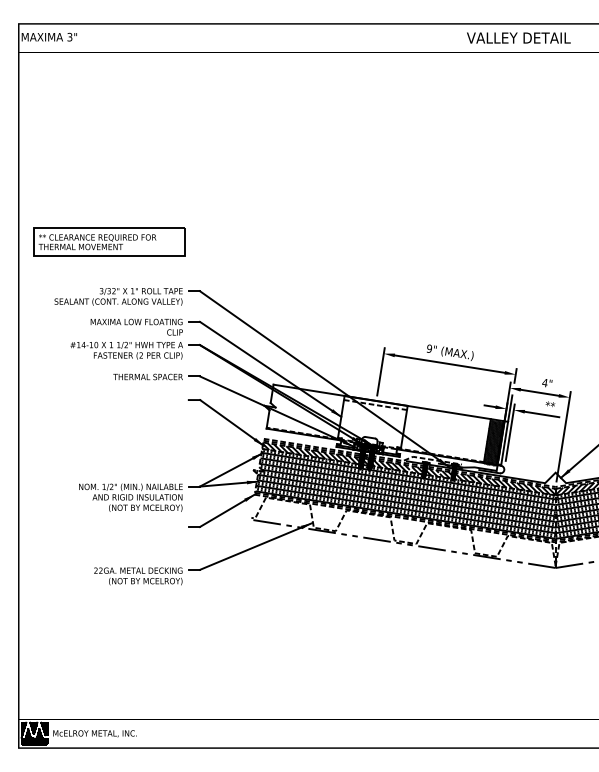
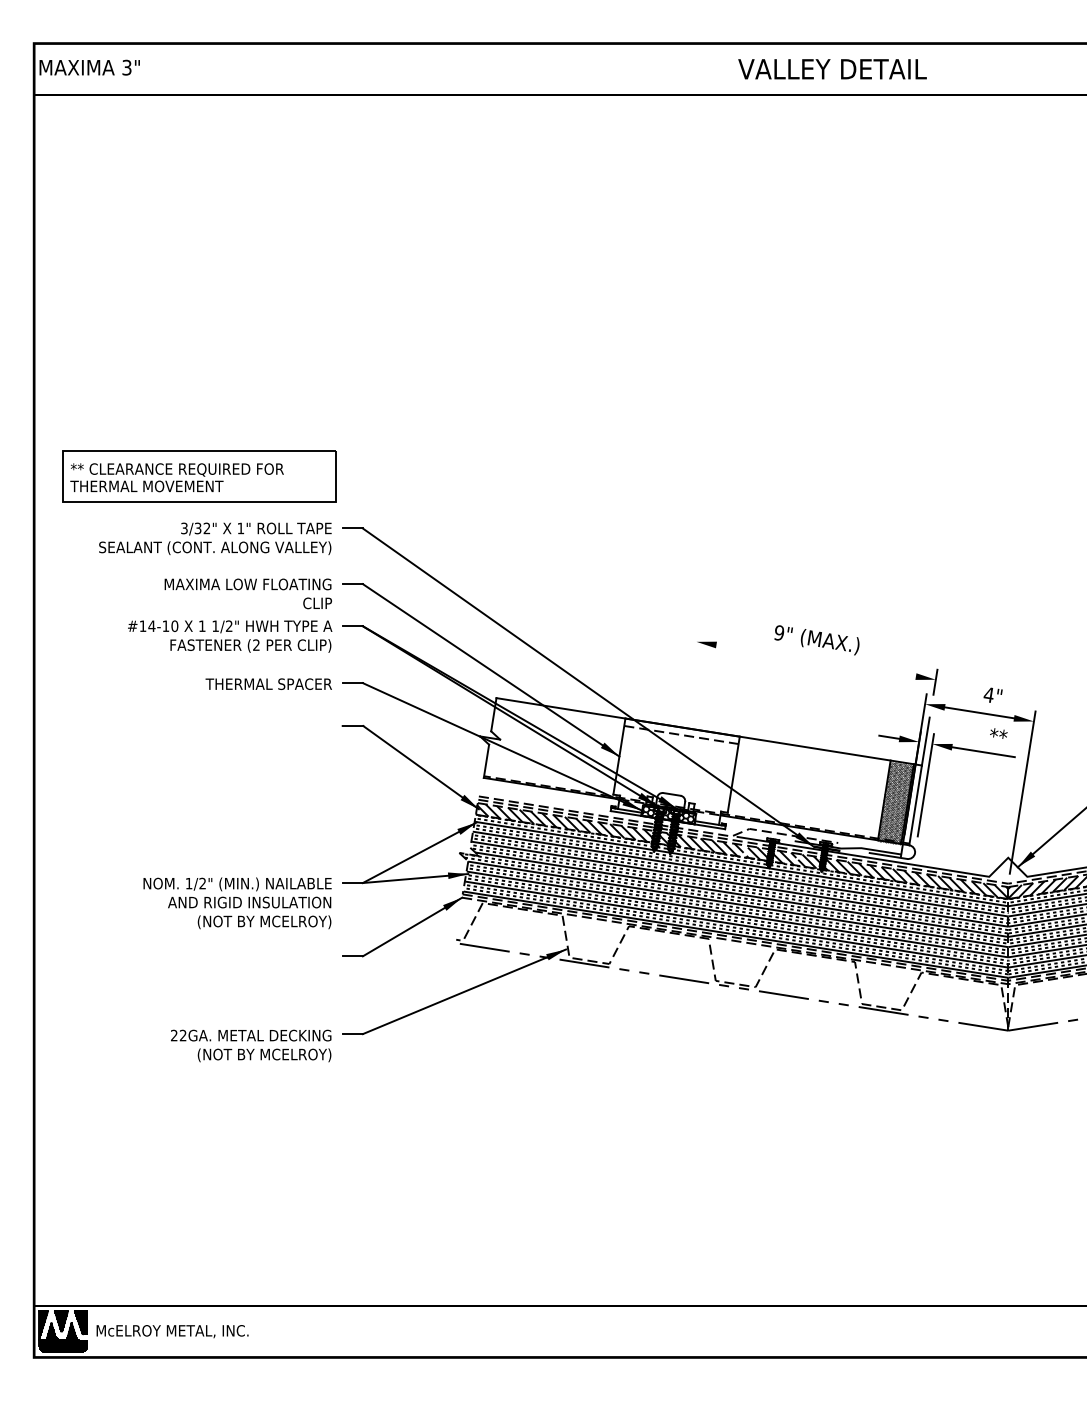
text: (518, 37) -> (831, 68), moved
part: (109, 241) -> (198, 476), moved
line: (449, 363) -> (815, 659), removed
line: (380, 371) -> (690, 674), removed

